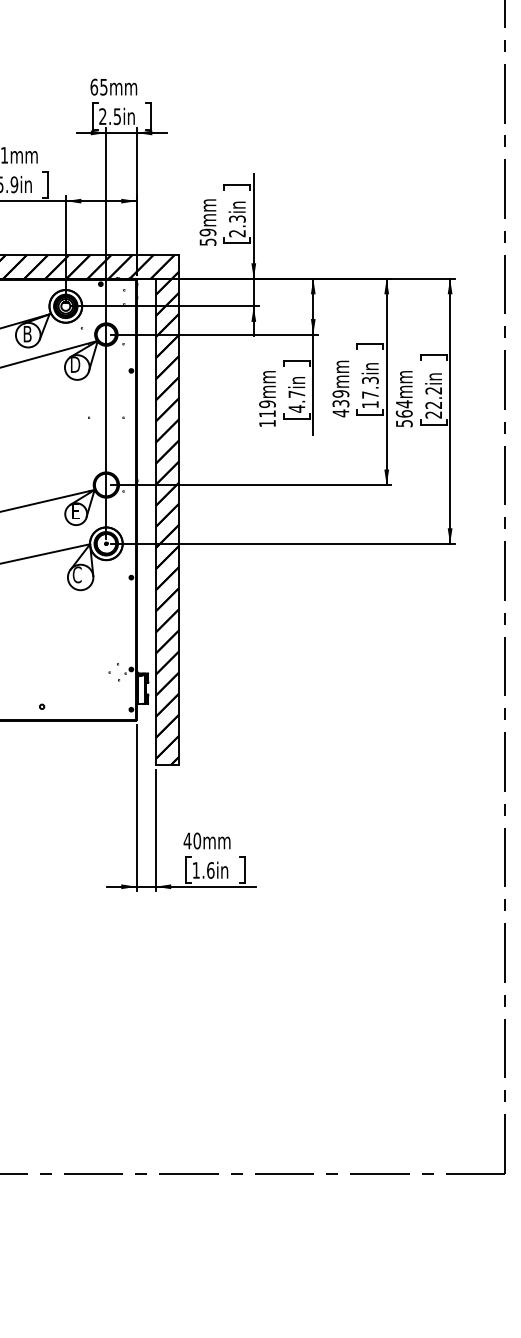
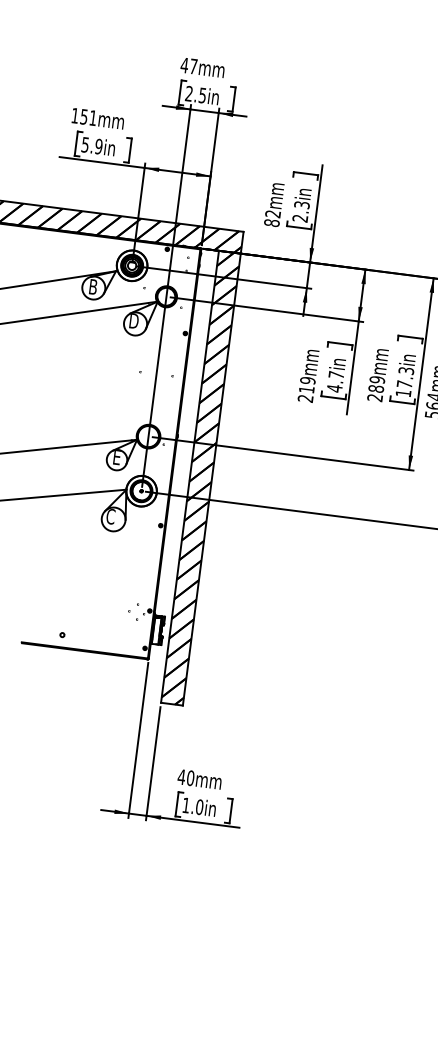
text: (98, 86) -> (188, 65), 65mm -> 47mm
text: (207, 236) -> (272, 217), 59mm -> 82mm
text: (340, 408) -> (375, 393), 439mm -> 289mm
text: (267, 423) -> (305, 398), 119mm -> 219mm
text: (210, 870) -> (199, 807), 1.6in -> 1.0in

